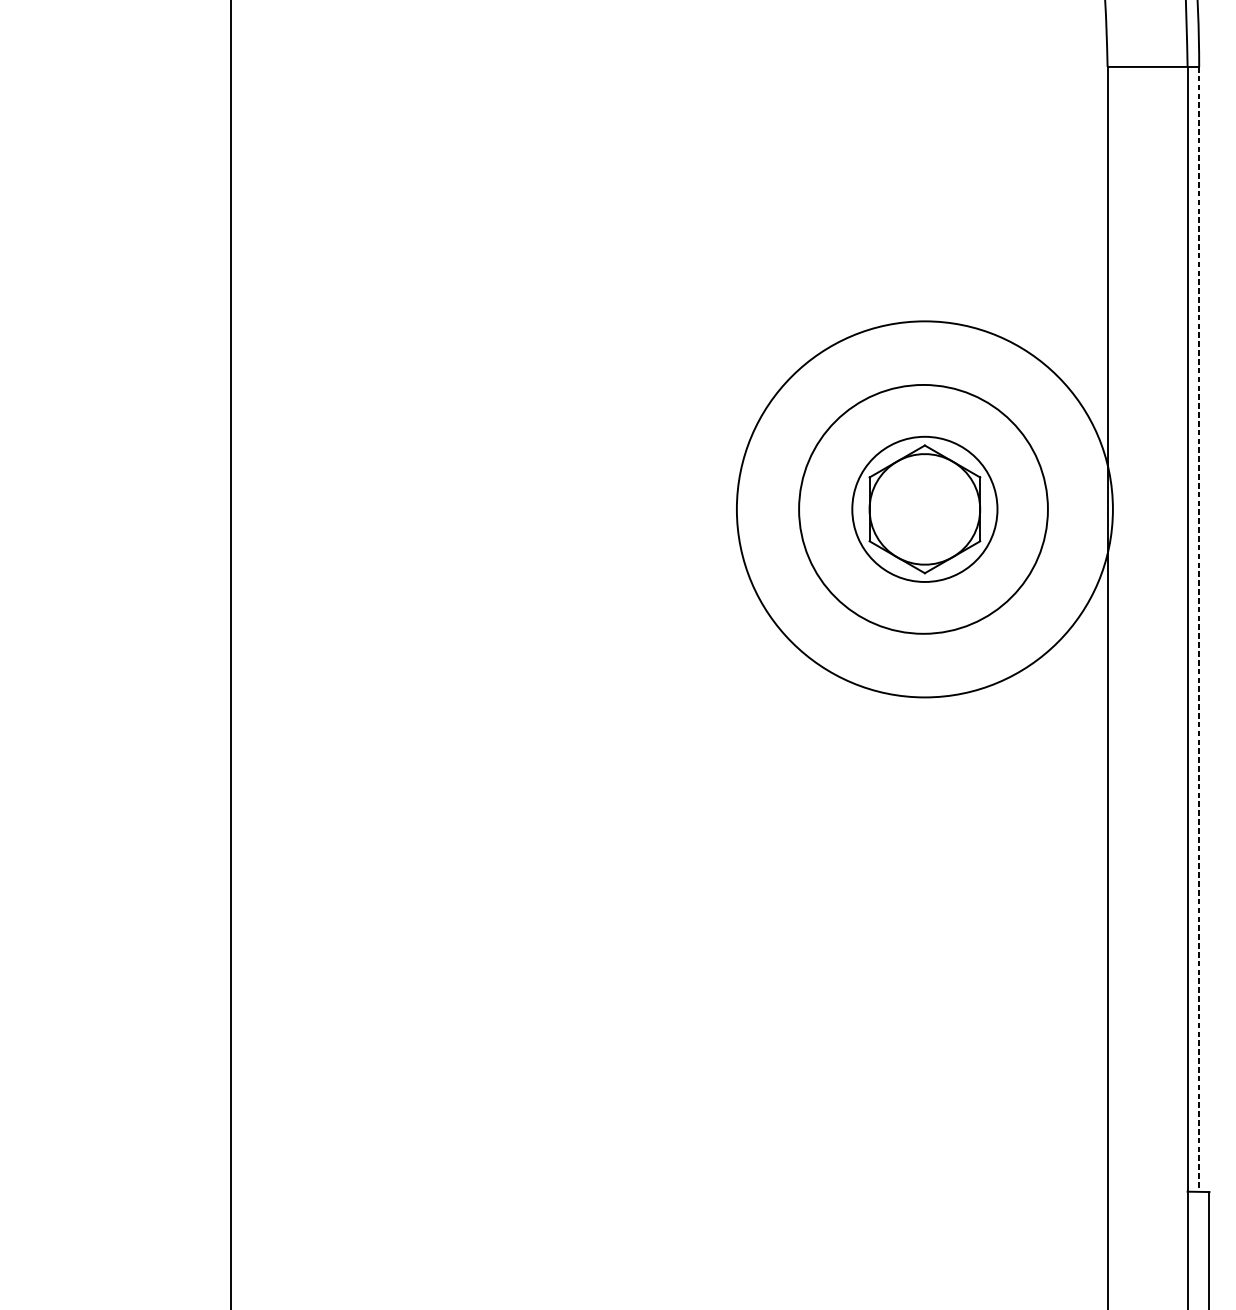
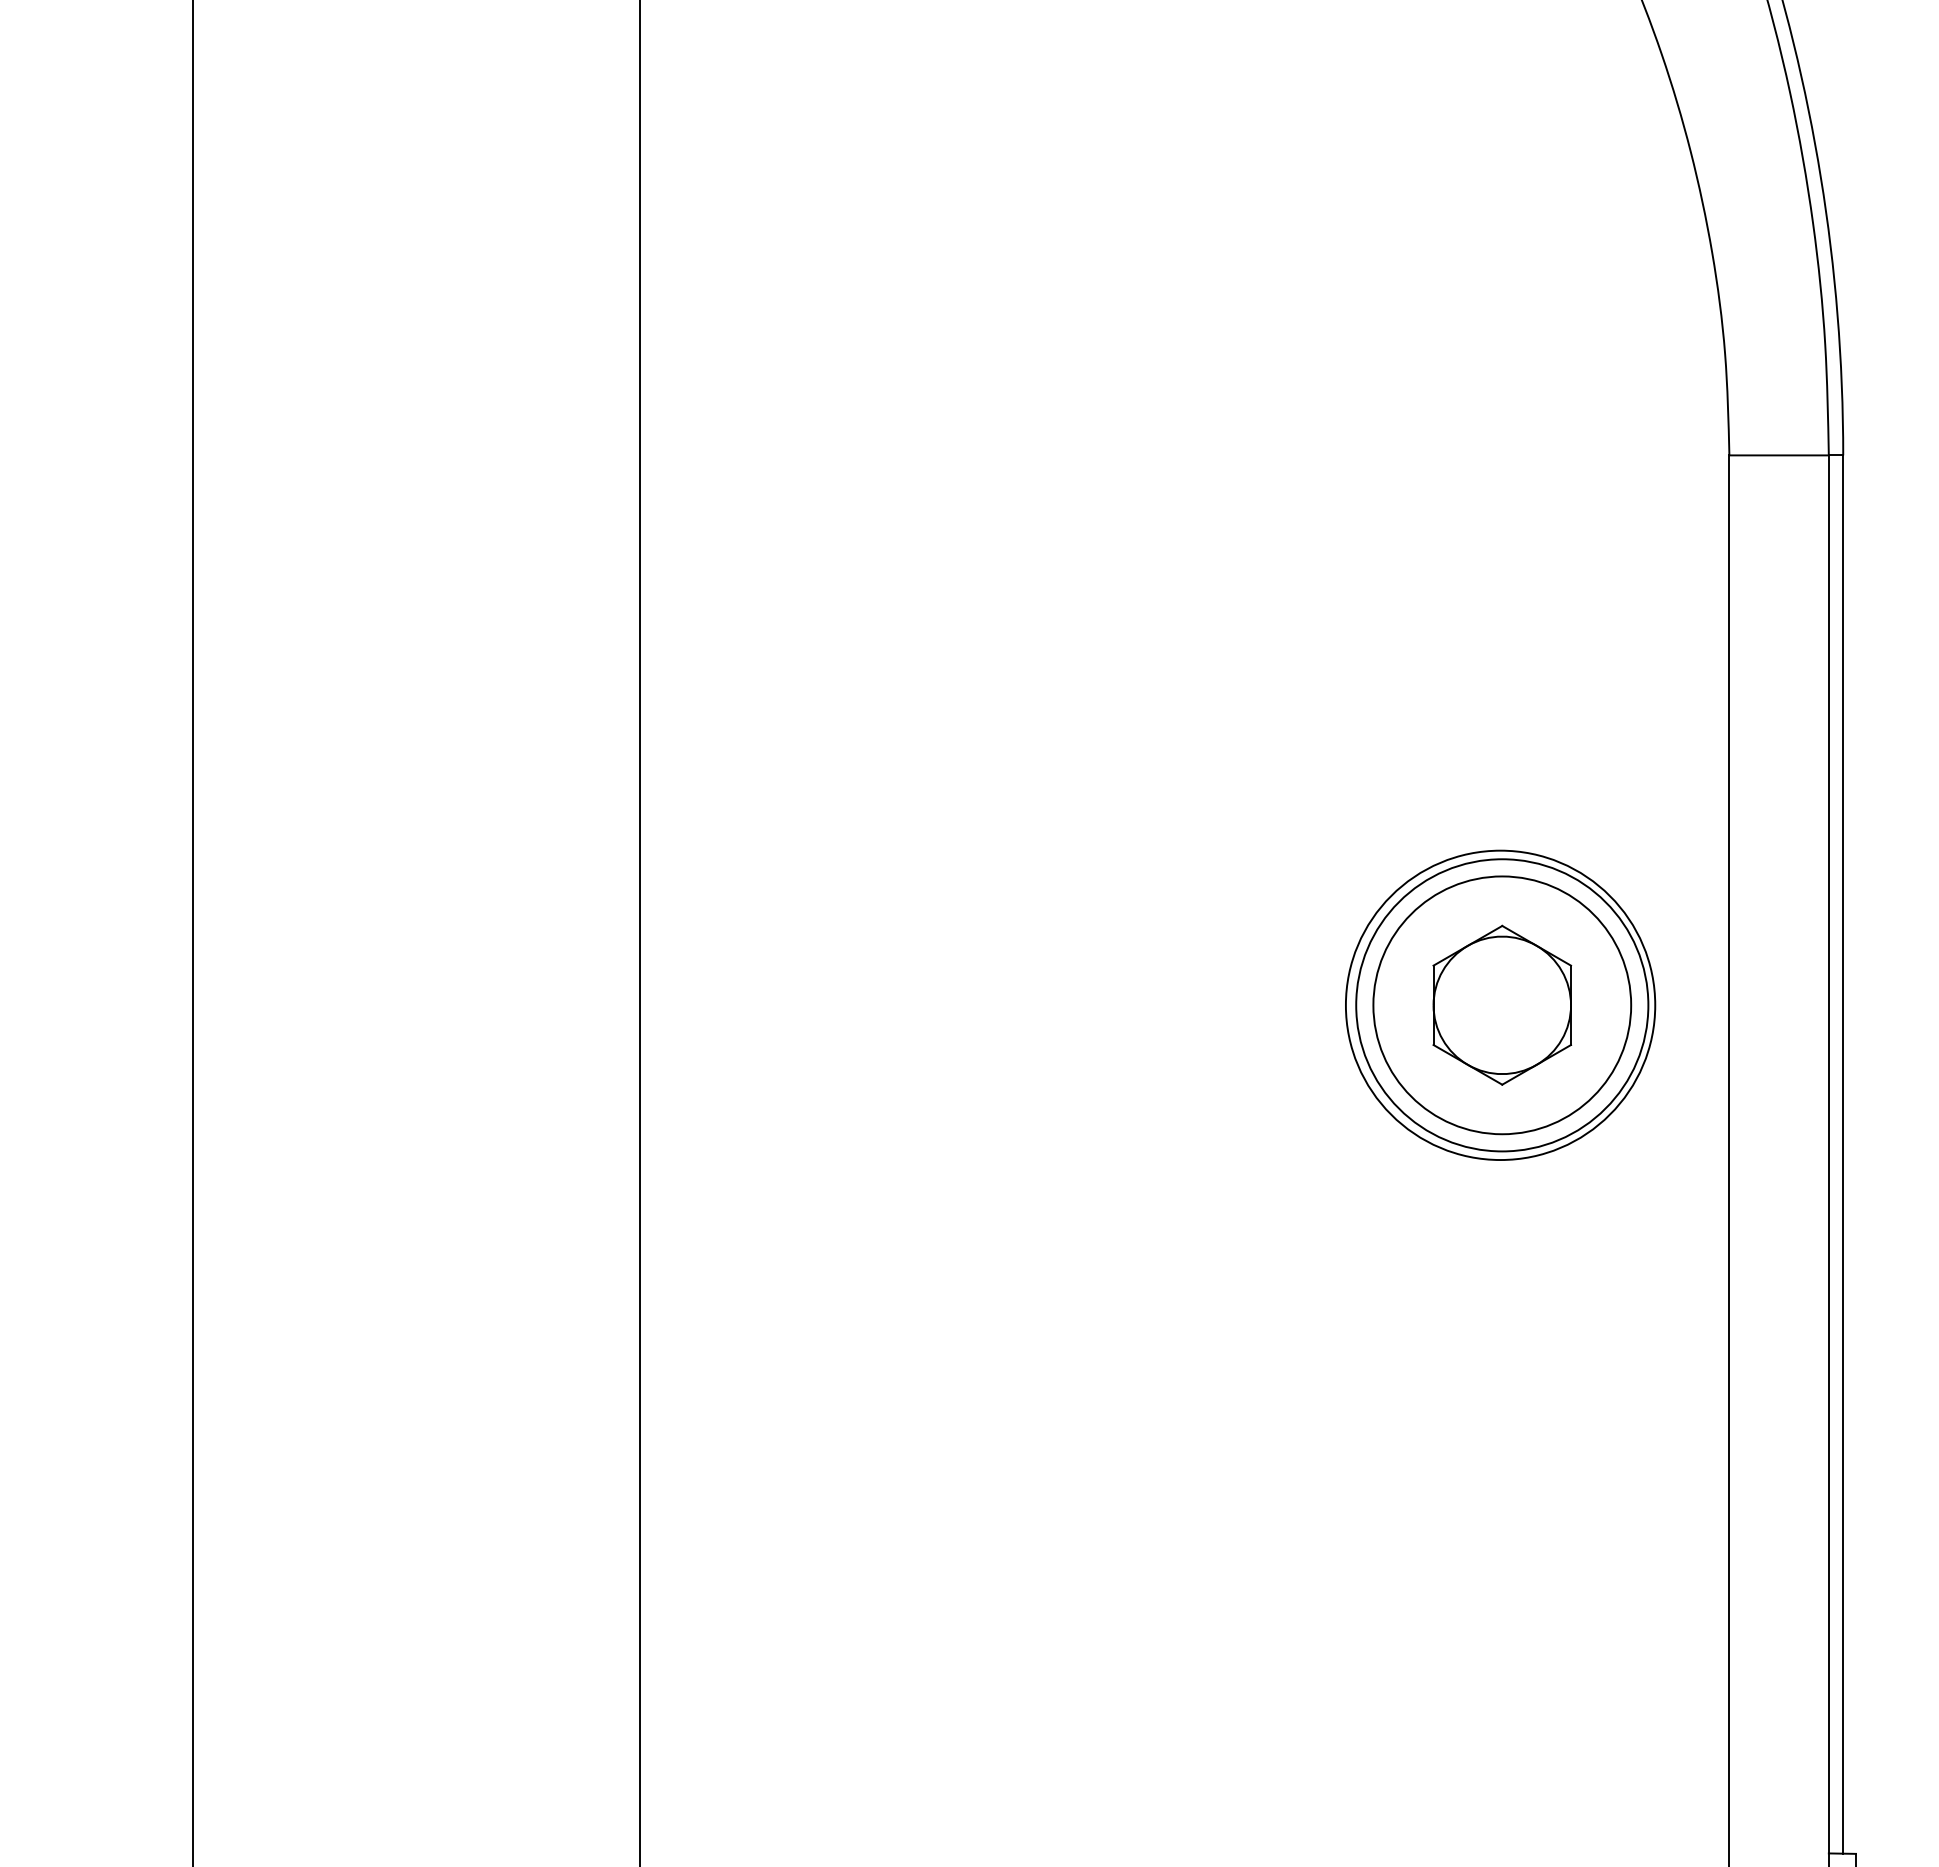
circle: (925, 509) -> (1502, 1005), size x0.62
circle: (925, 509) -> (1502, 1005), size x1.43
line: (1199, 630) -> (1843, 1155), dashed -> solid

